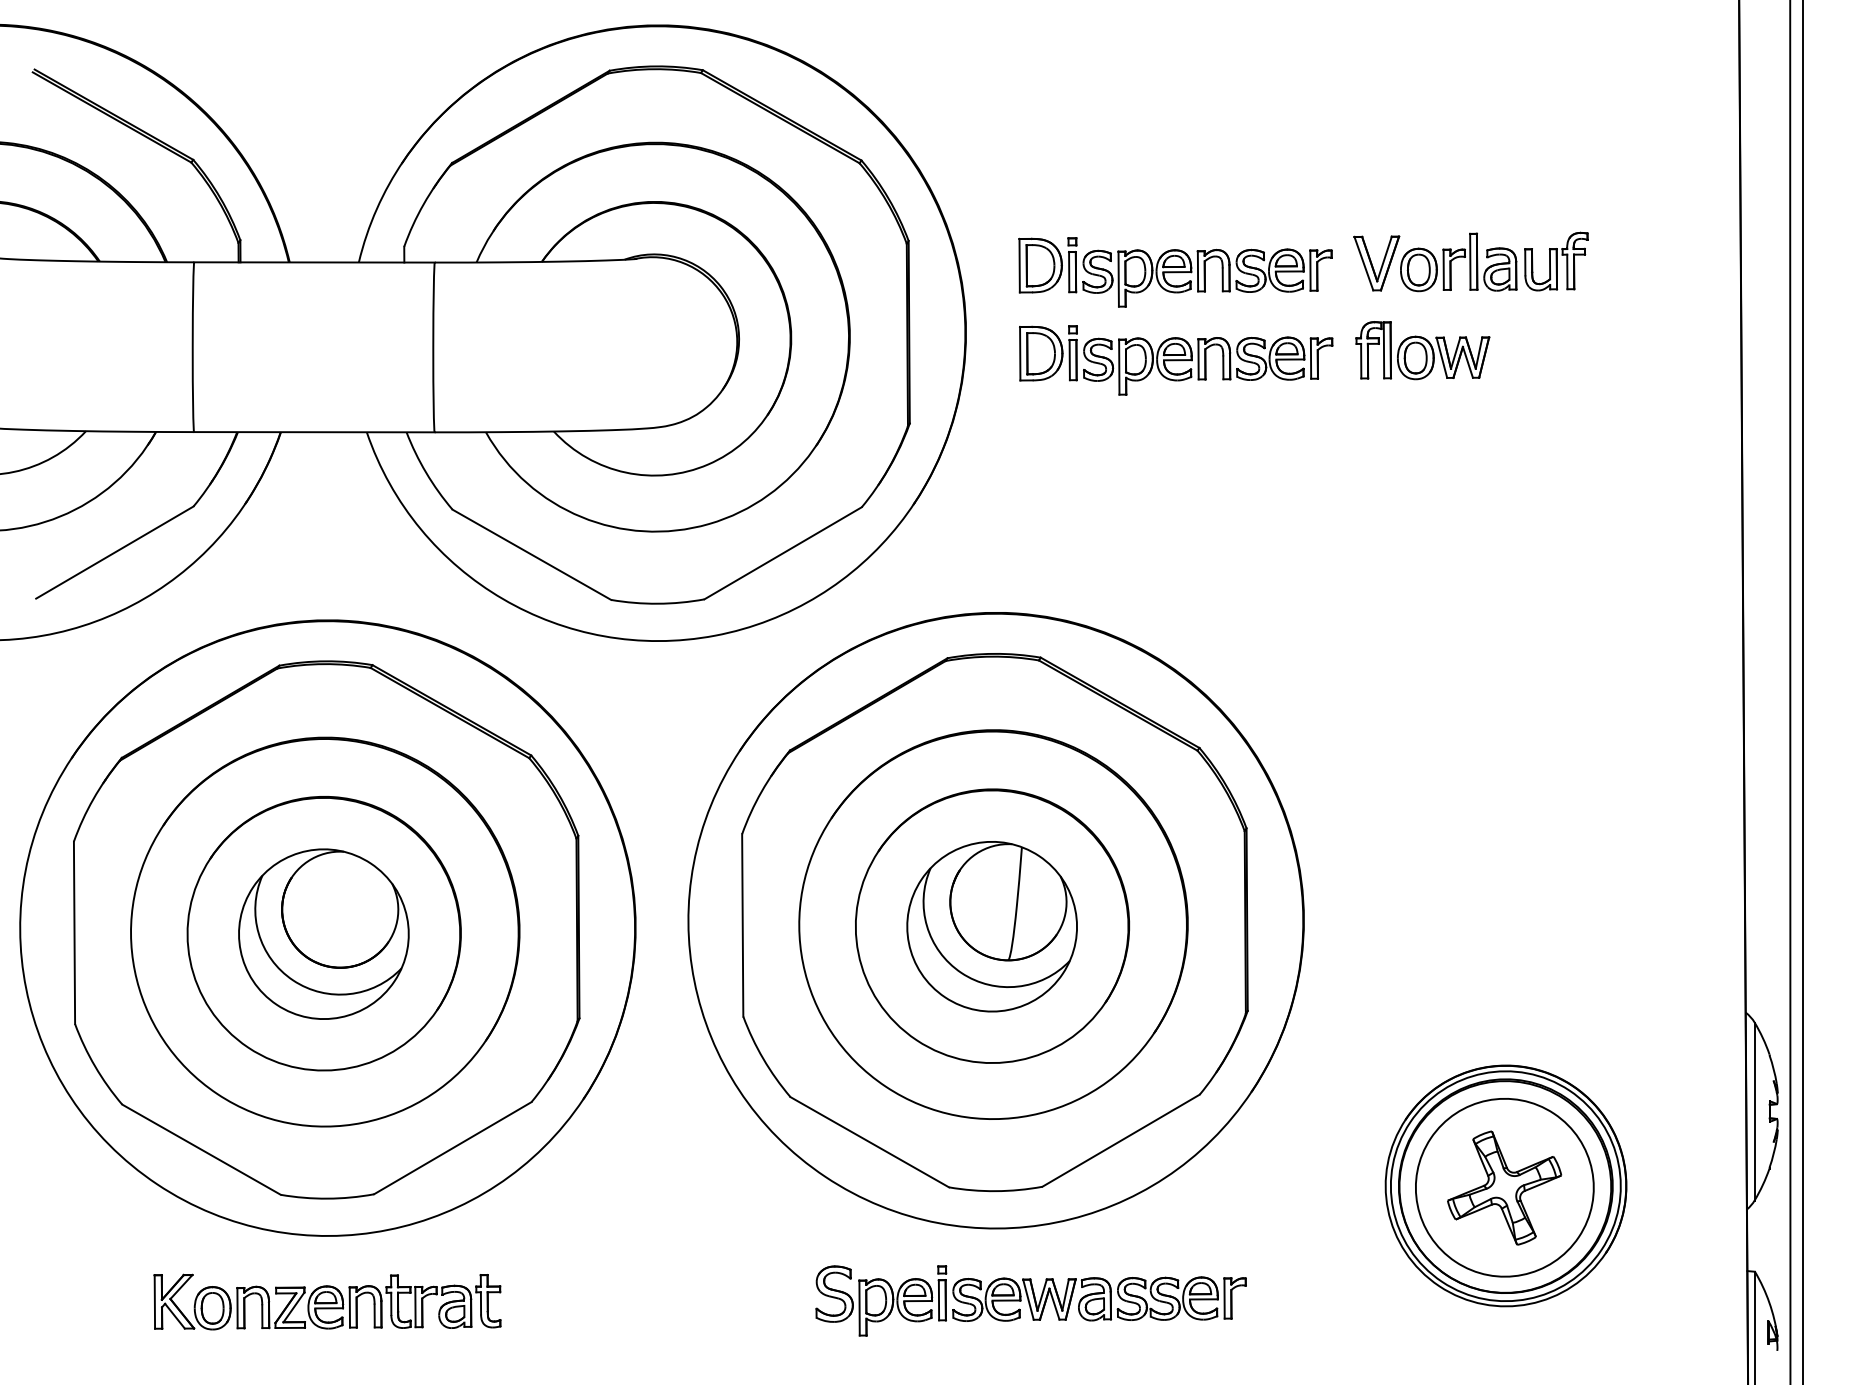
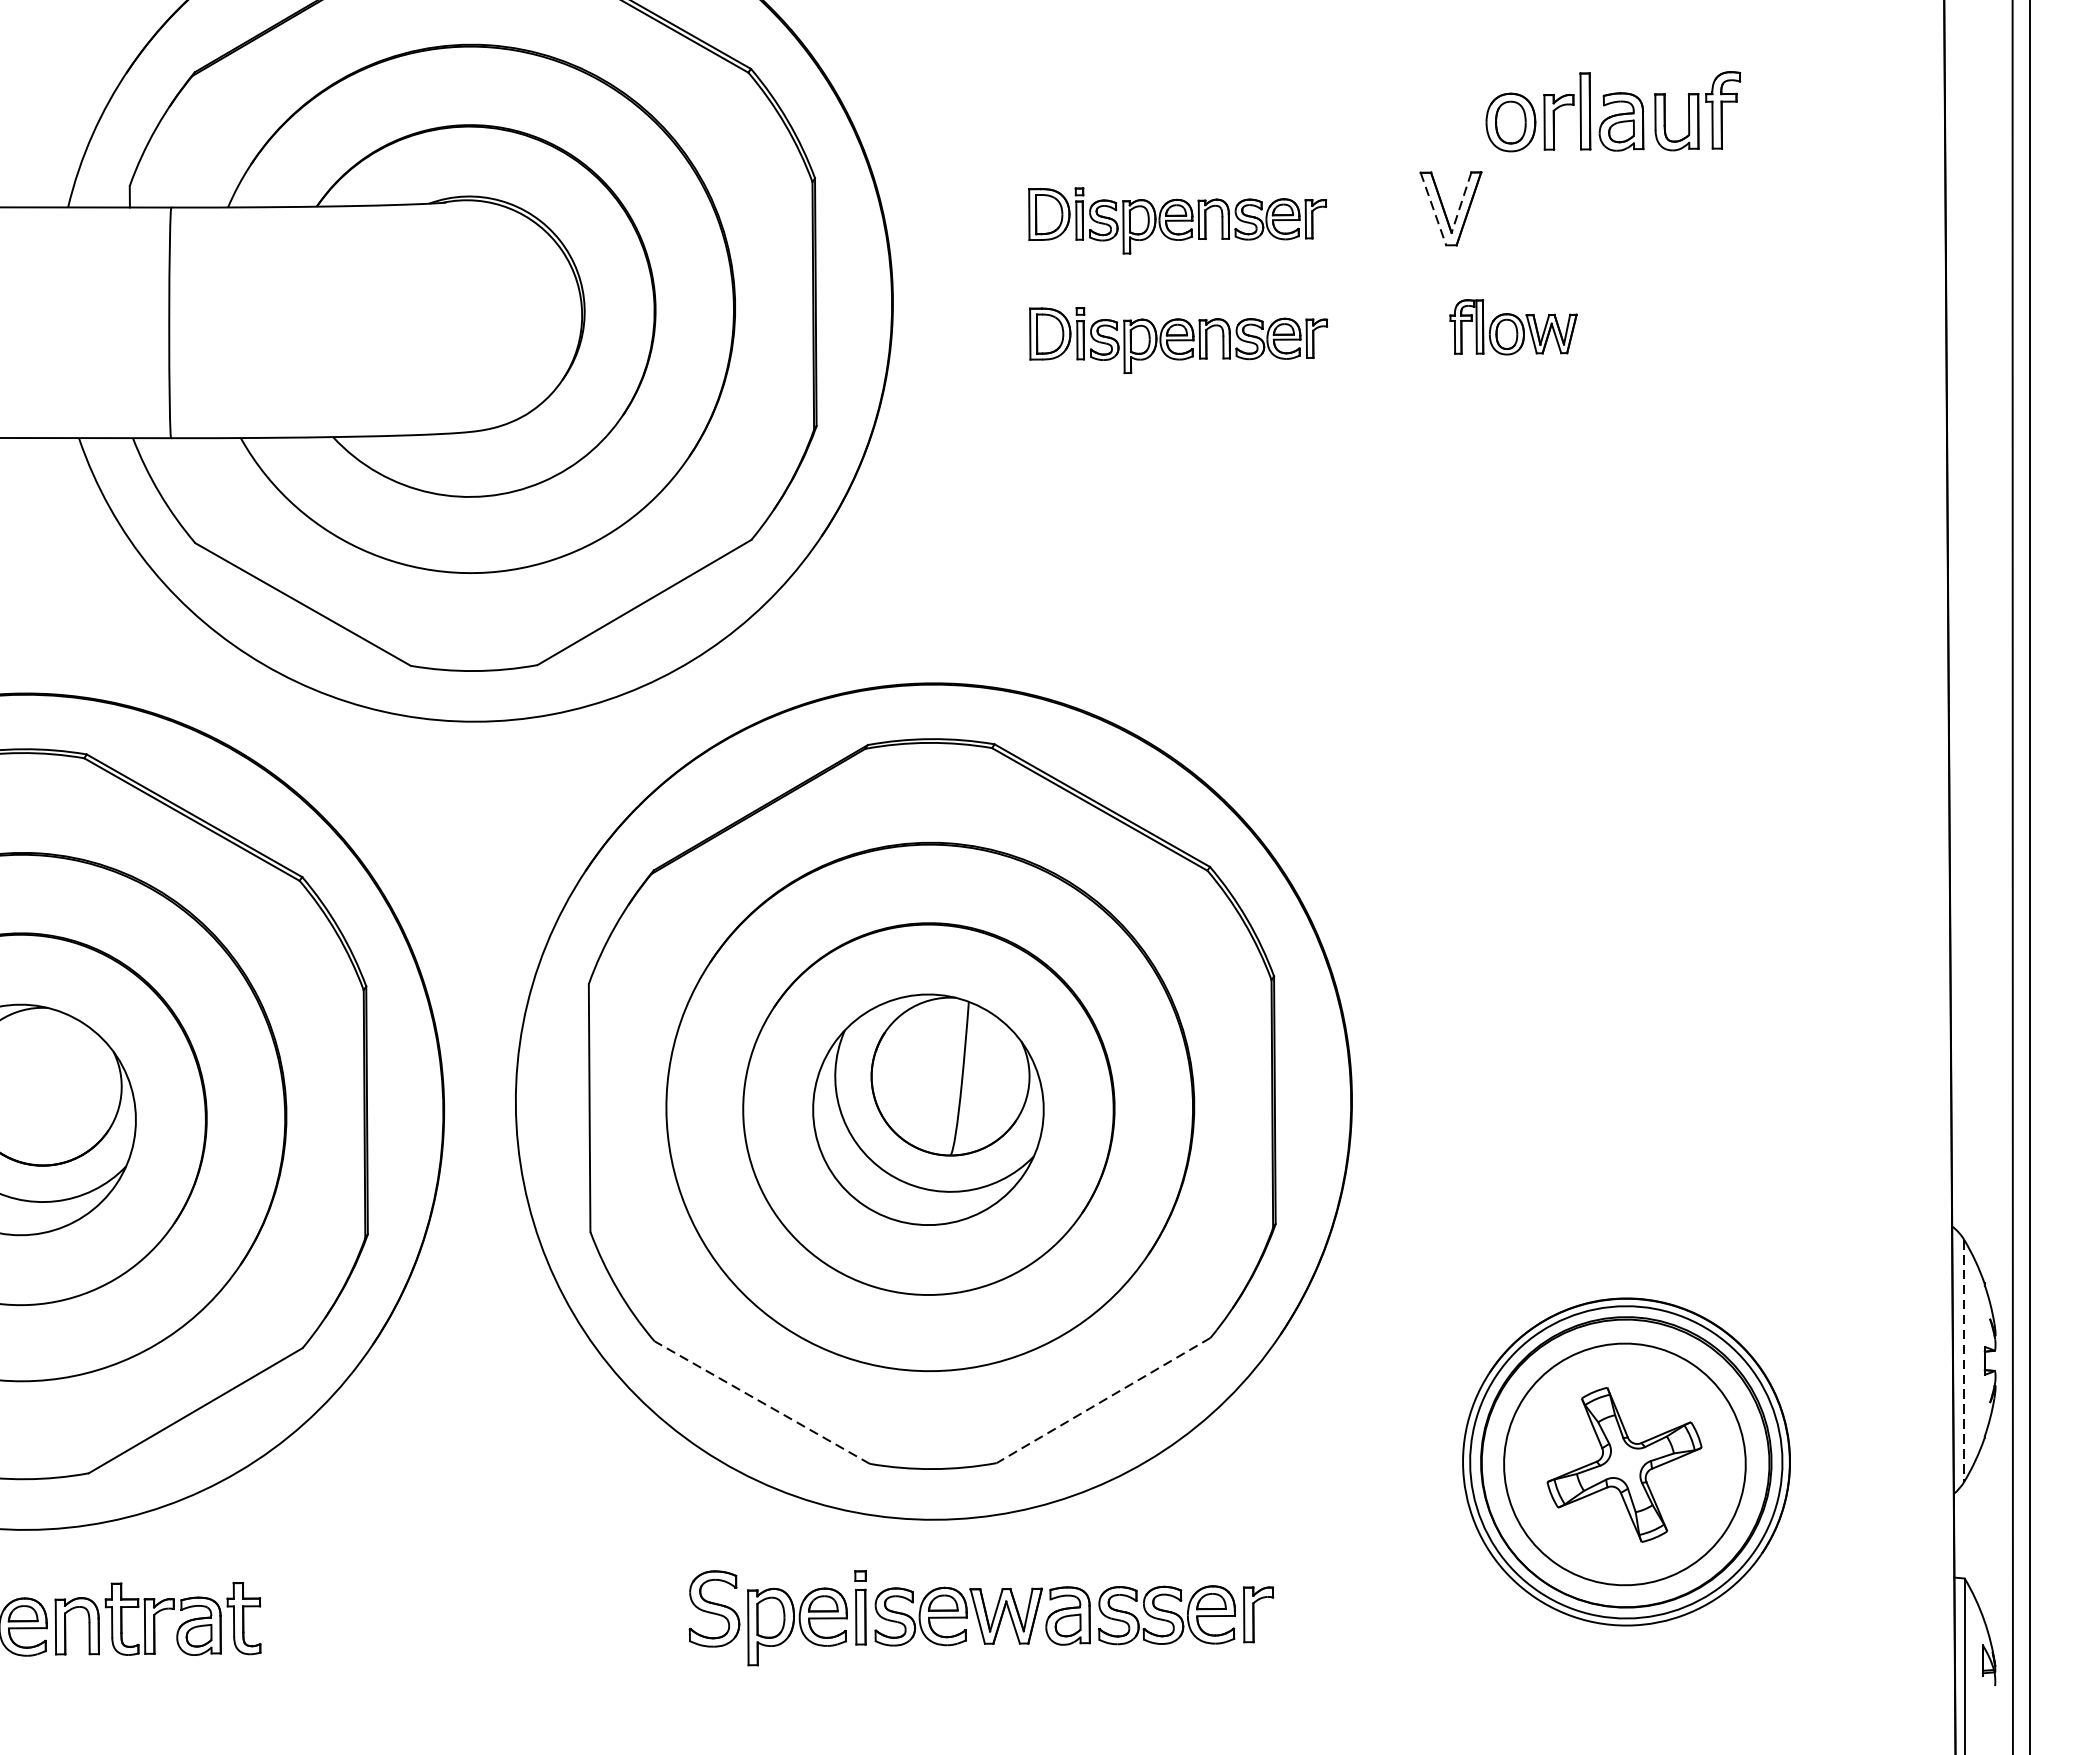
line: (1384, 259) -> (1461, 203), solid -> dashed
part: (1494, 261) -> (1613, 111), moved
line: (1364, 264) -> (1434, 210), solid -> dashed
part: (1175, 272) -> (1177, 221), size x0.7
part: (1422, 350) -> (1513, 327), size x0.7
part: (1176, 360) -> (1178, 340), size x0.7
line: (1754, 1111) -> (1964, 1360), solid -> dashed
line: (1120, 1140) -> (1102, 1400), solid -> dashed
line: (869, 1141) -> (761, 1401), solid -> dashed

